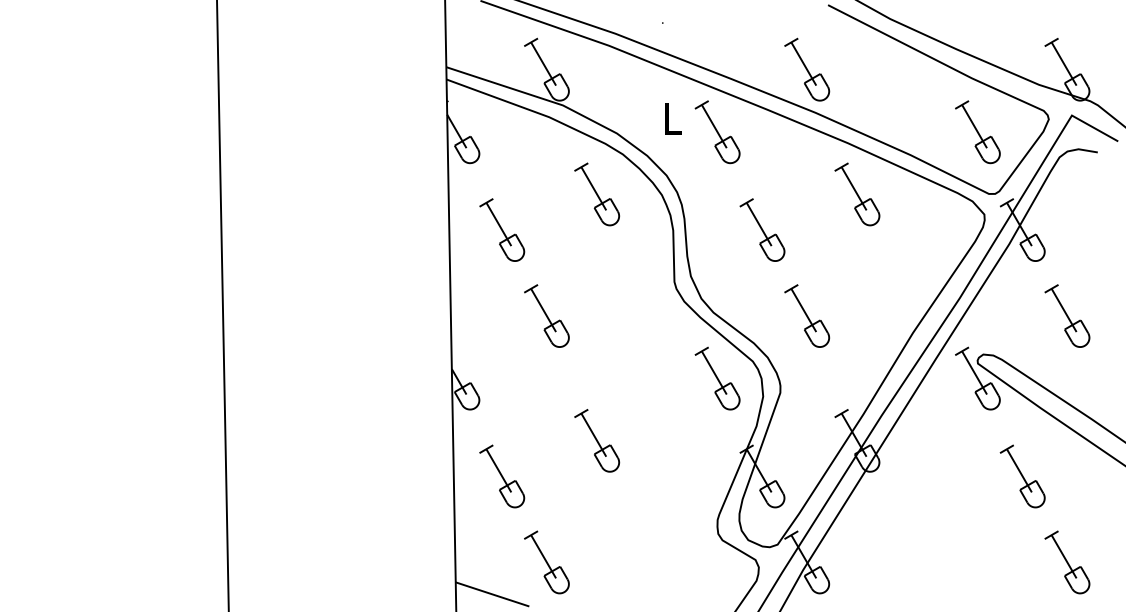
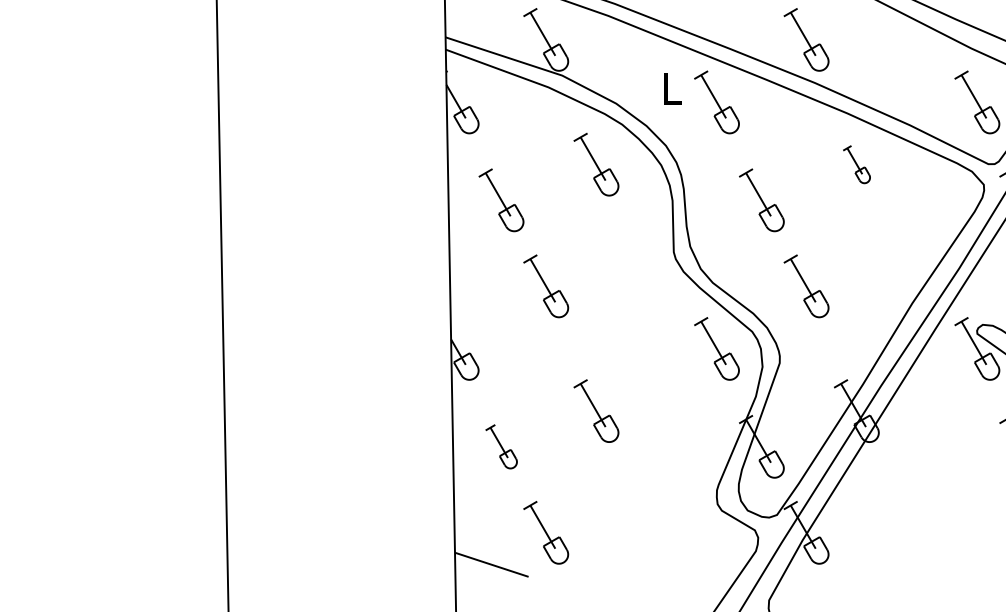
part: (857, 194) -> (856, 164), size x0.6
part: (502, 476) -> (501, 446), size x0.7

